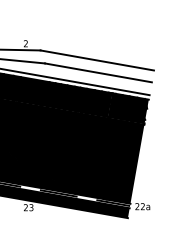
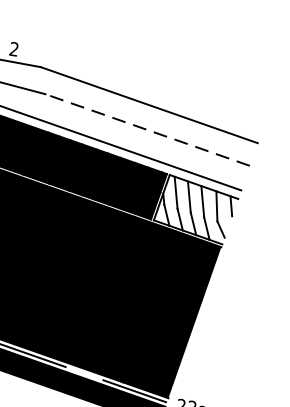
line: (97, 72) -> (145, 128), solid -> dashed
fill: (128, 108) -> (195, 209), removed

